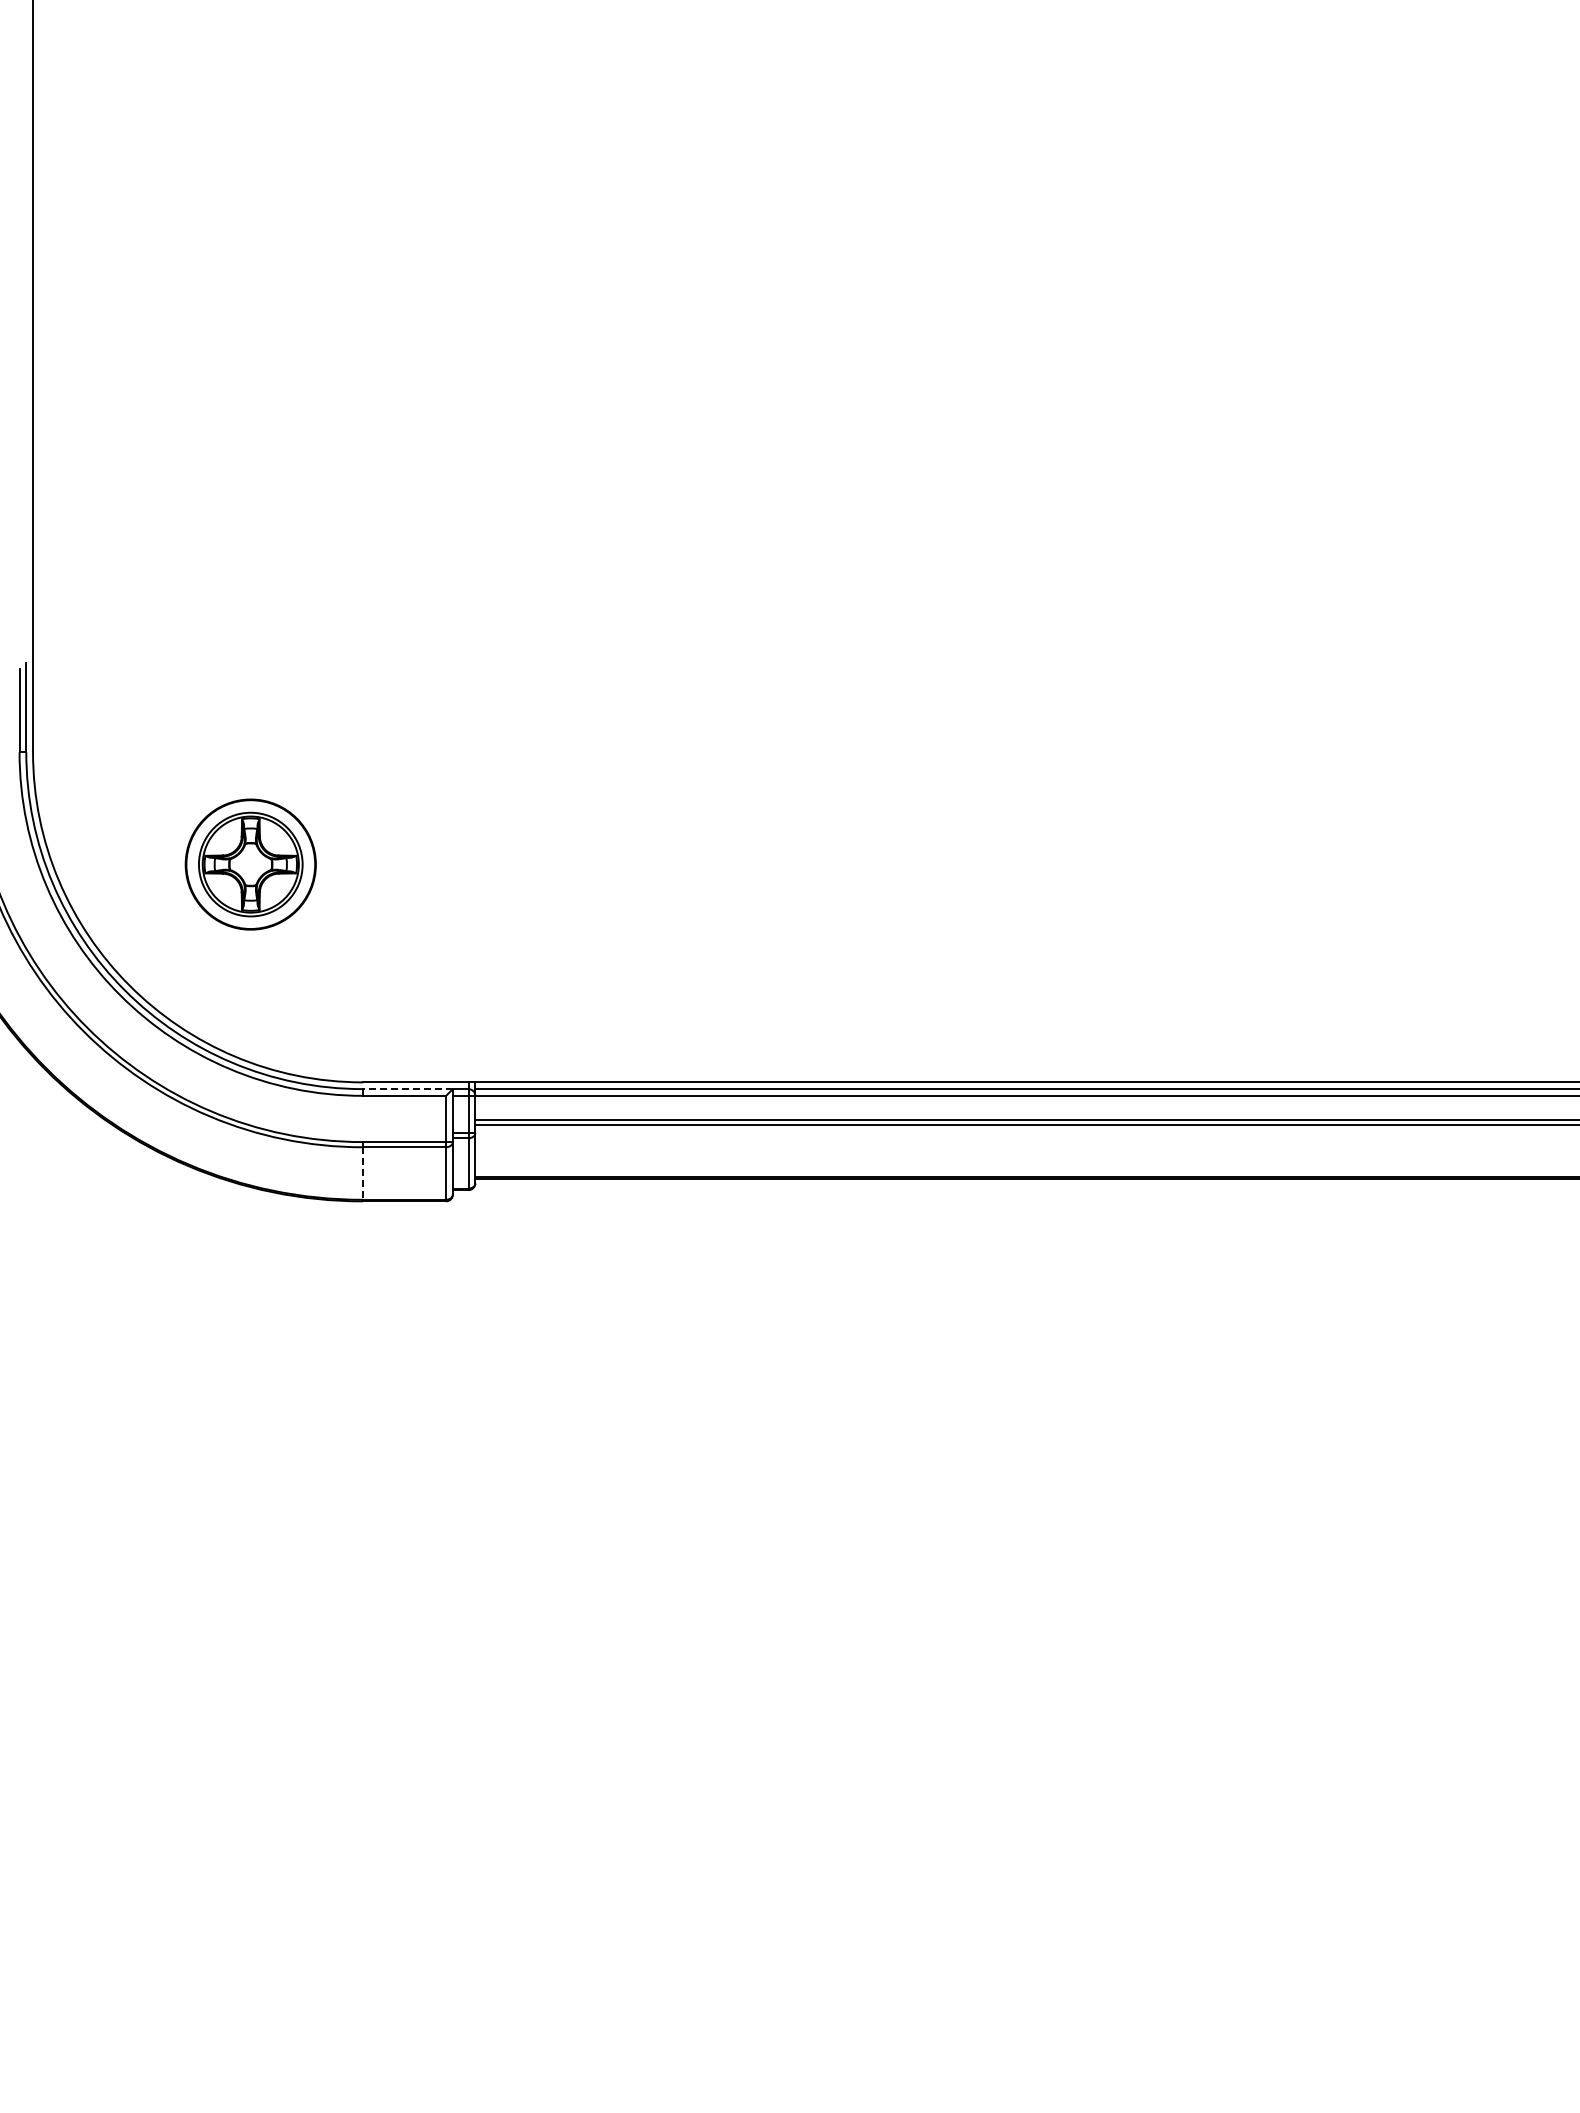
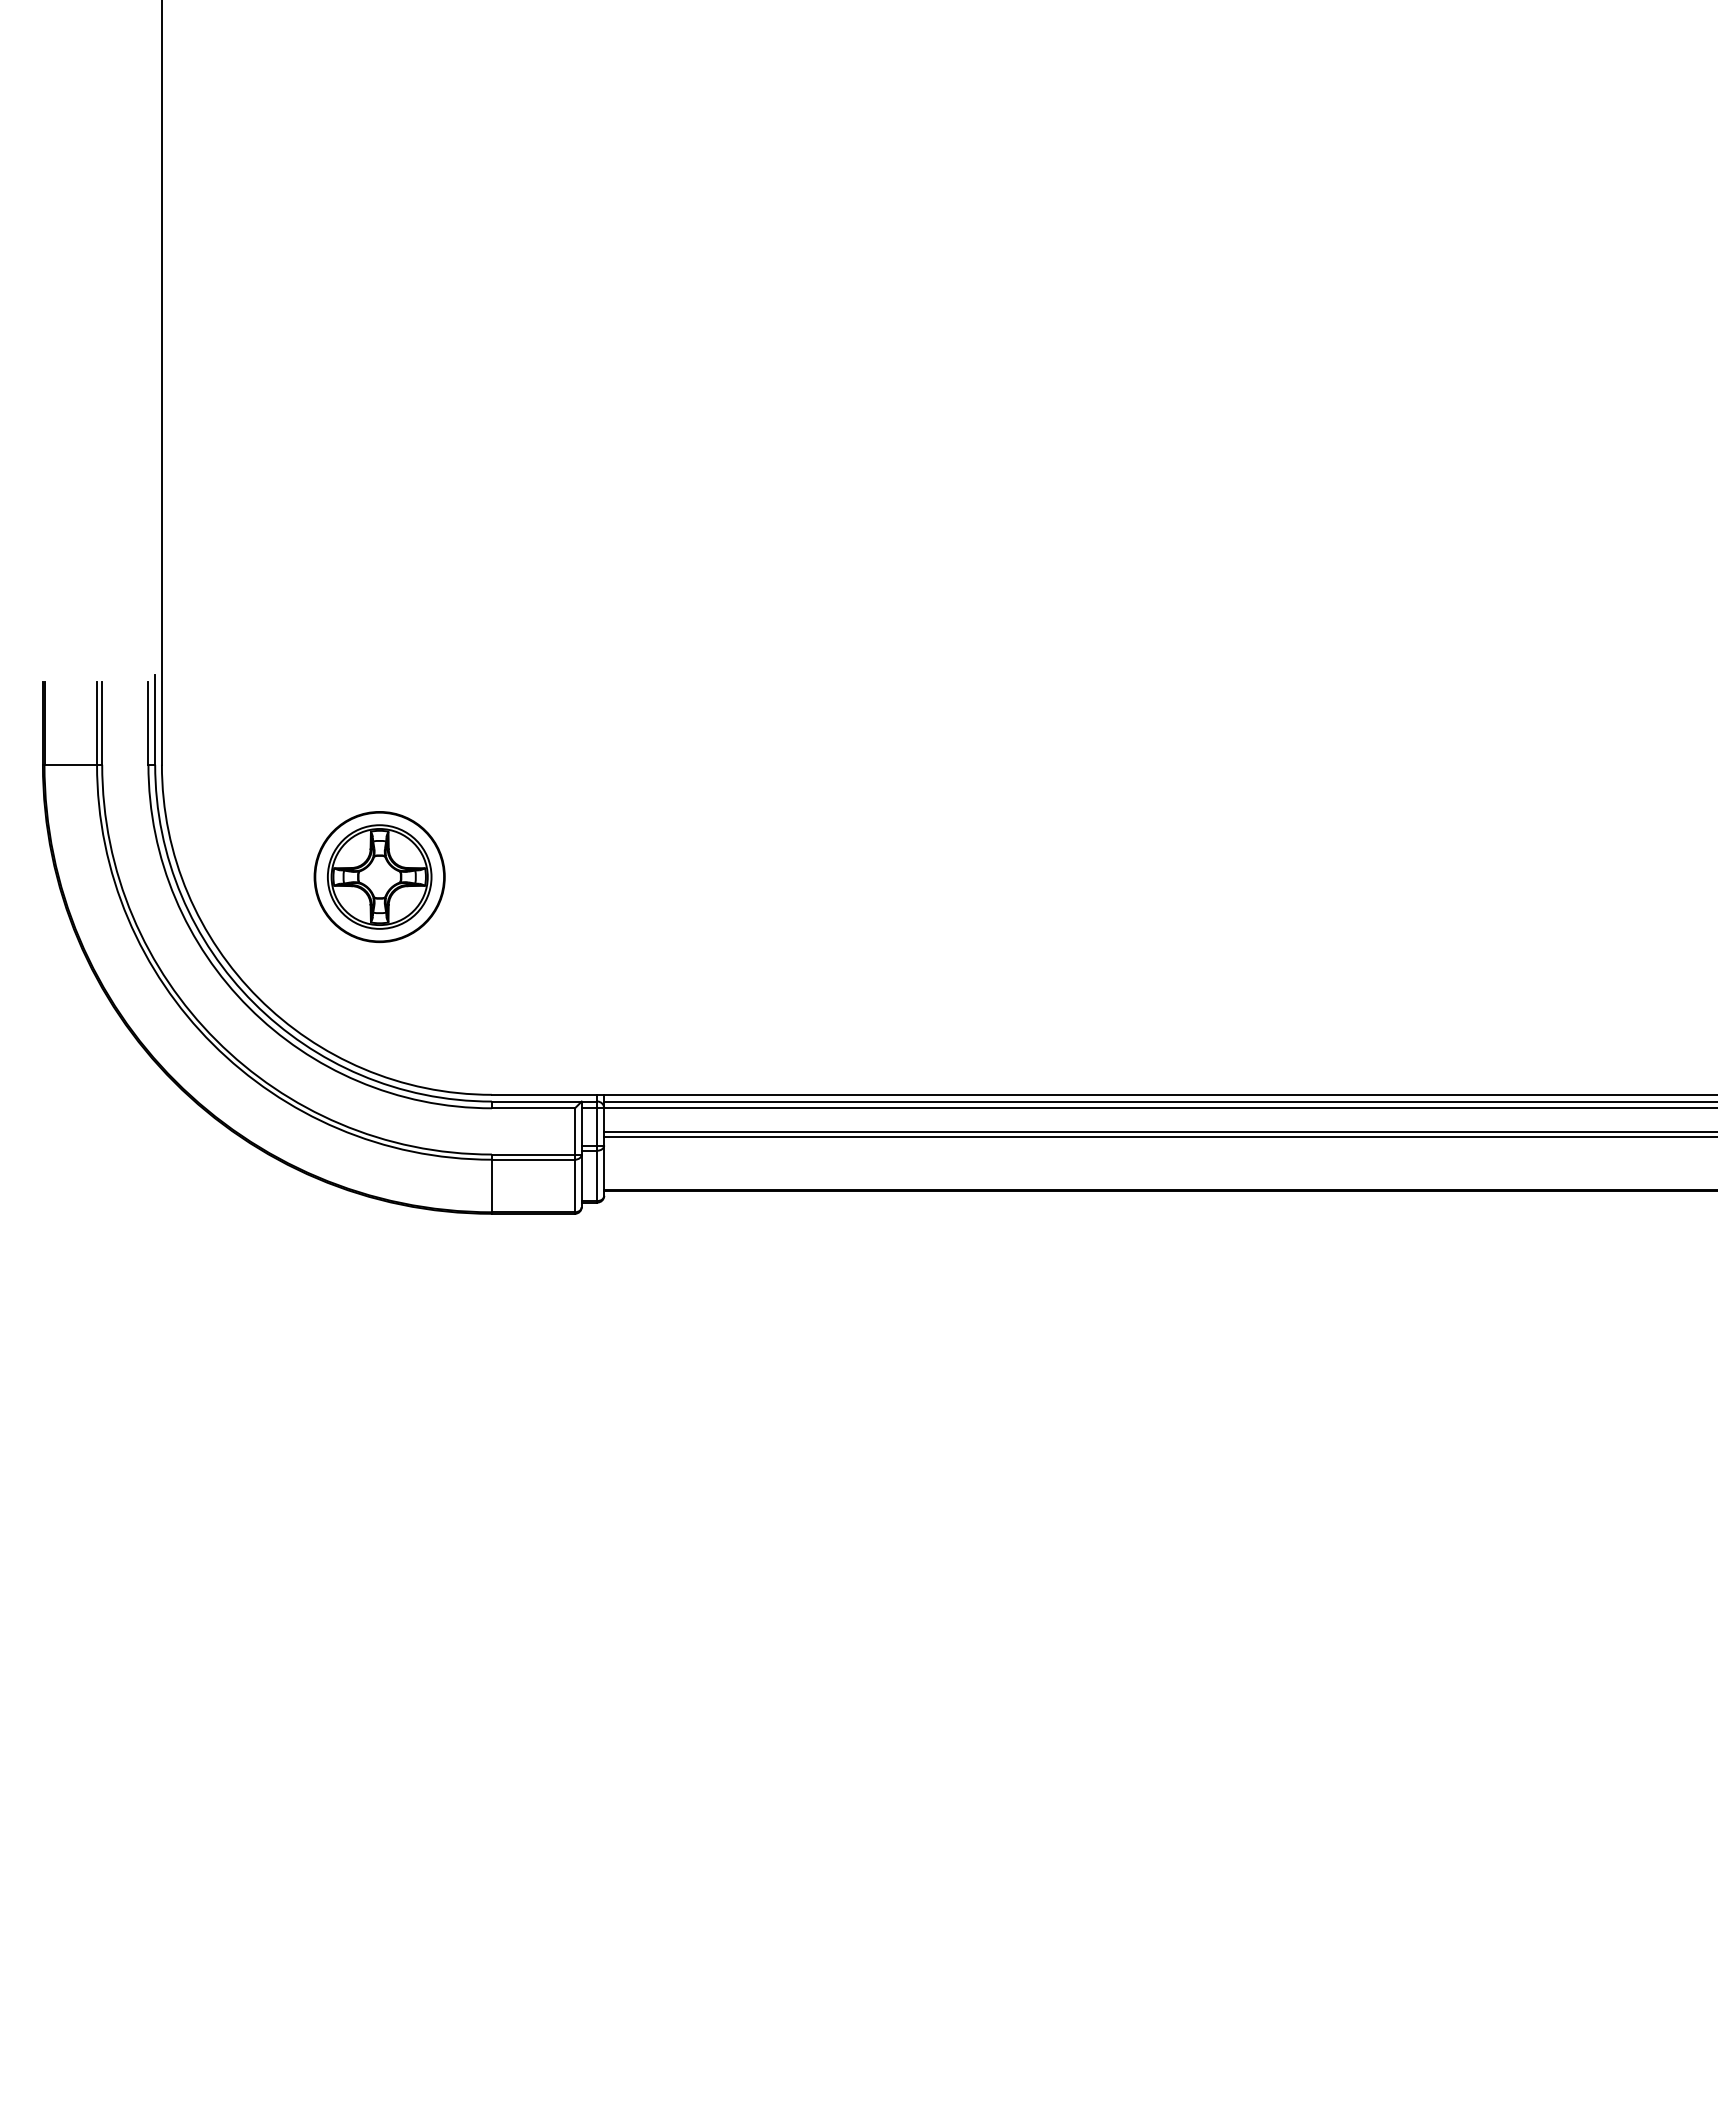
line: (407, 1089) -> (536, 1101), dashed -> solid
line: (362, 1174) -> (491, 1186), dashed -> solid

